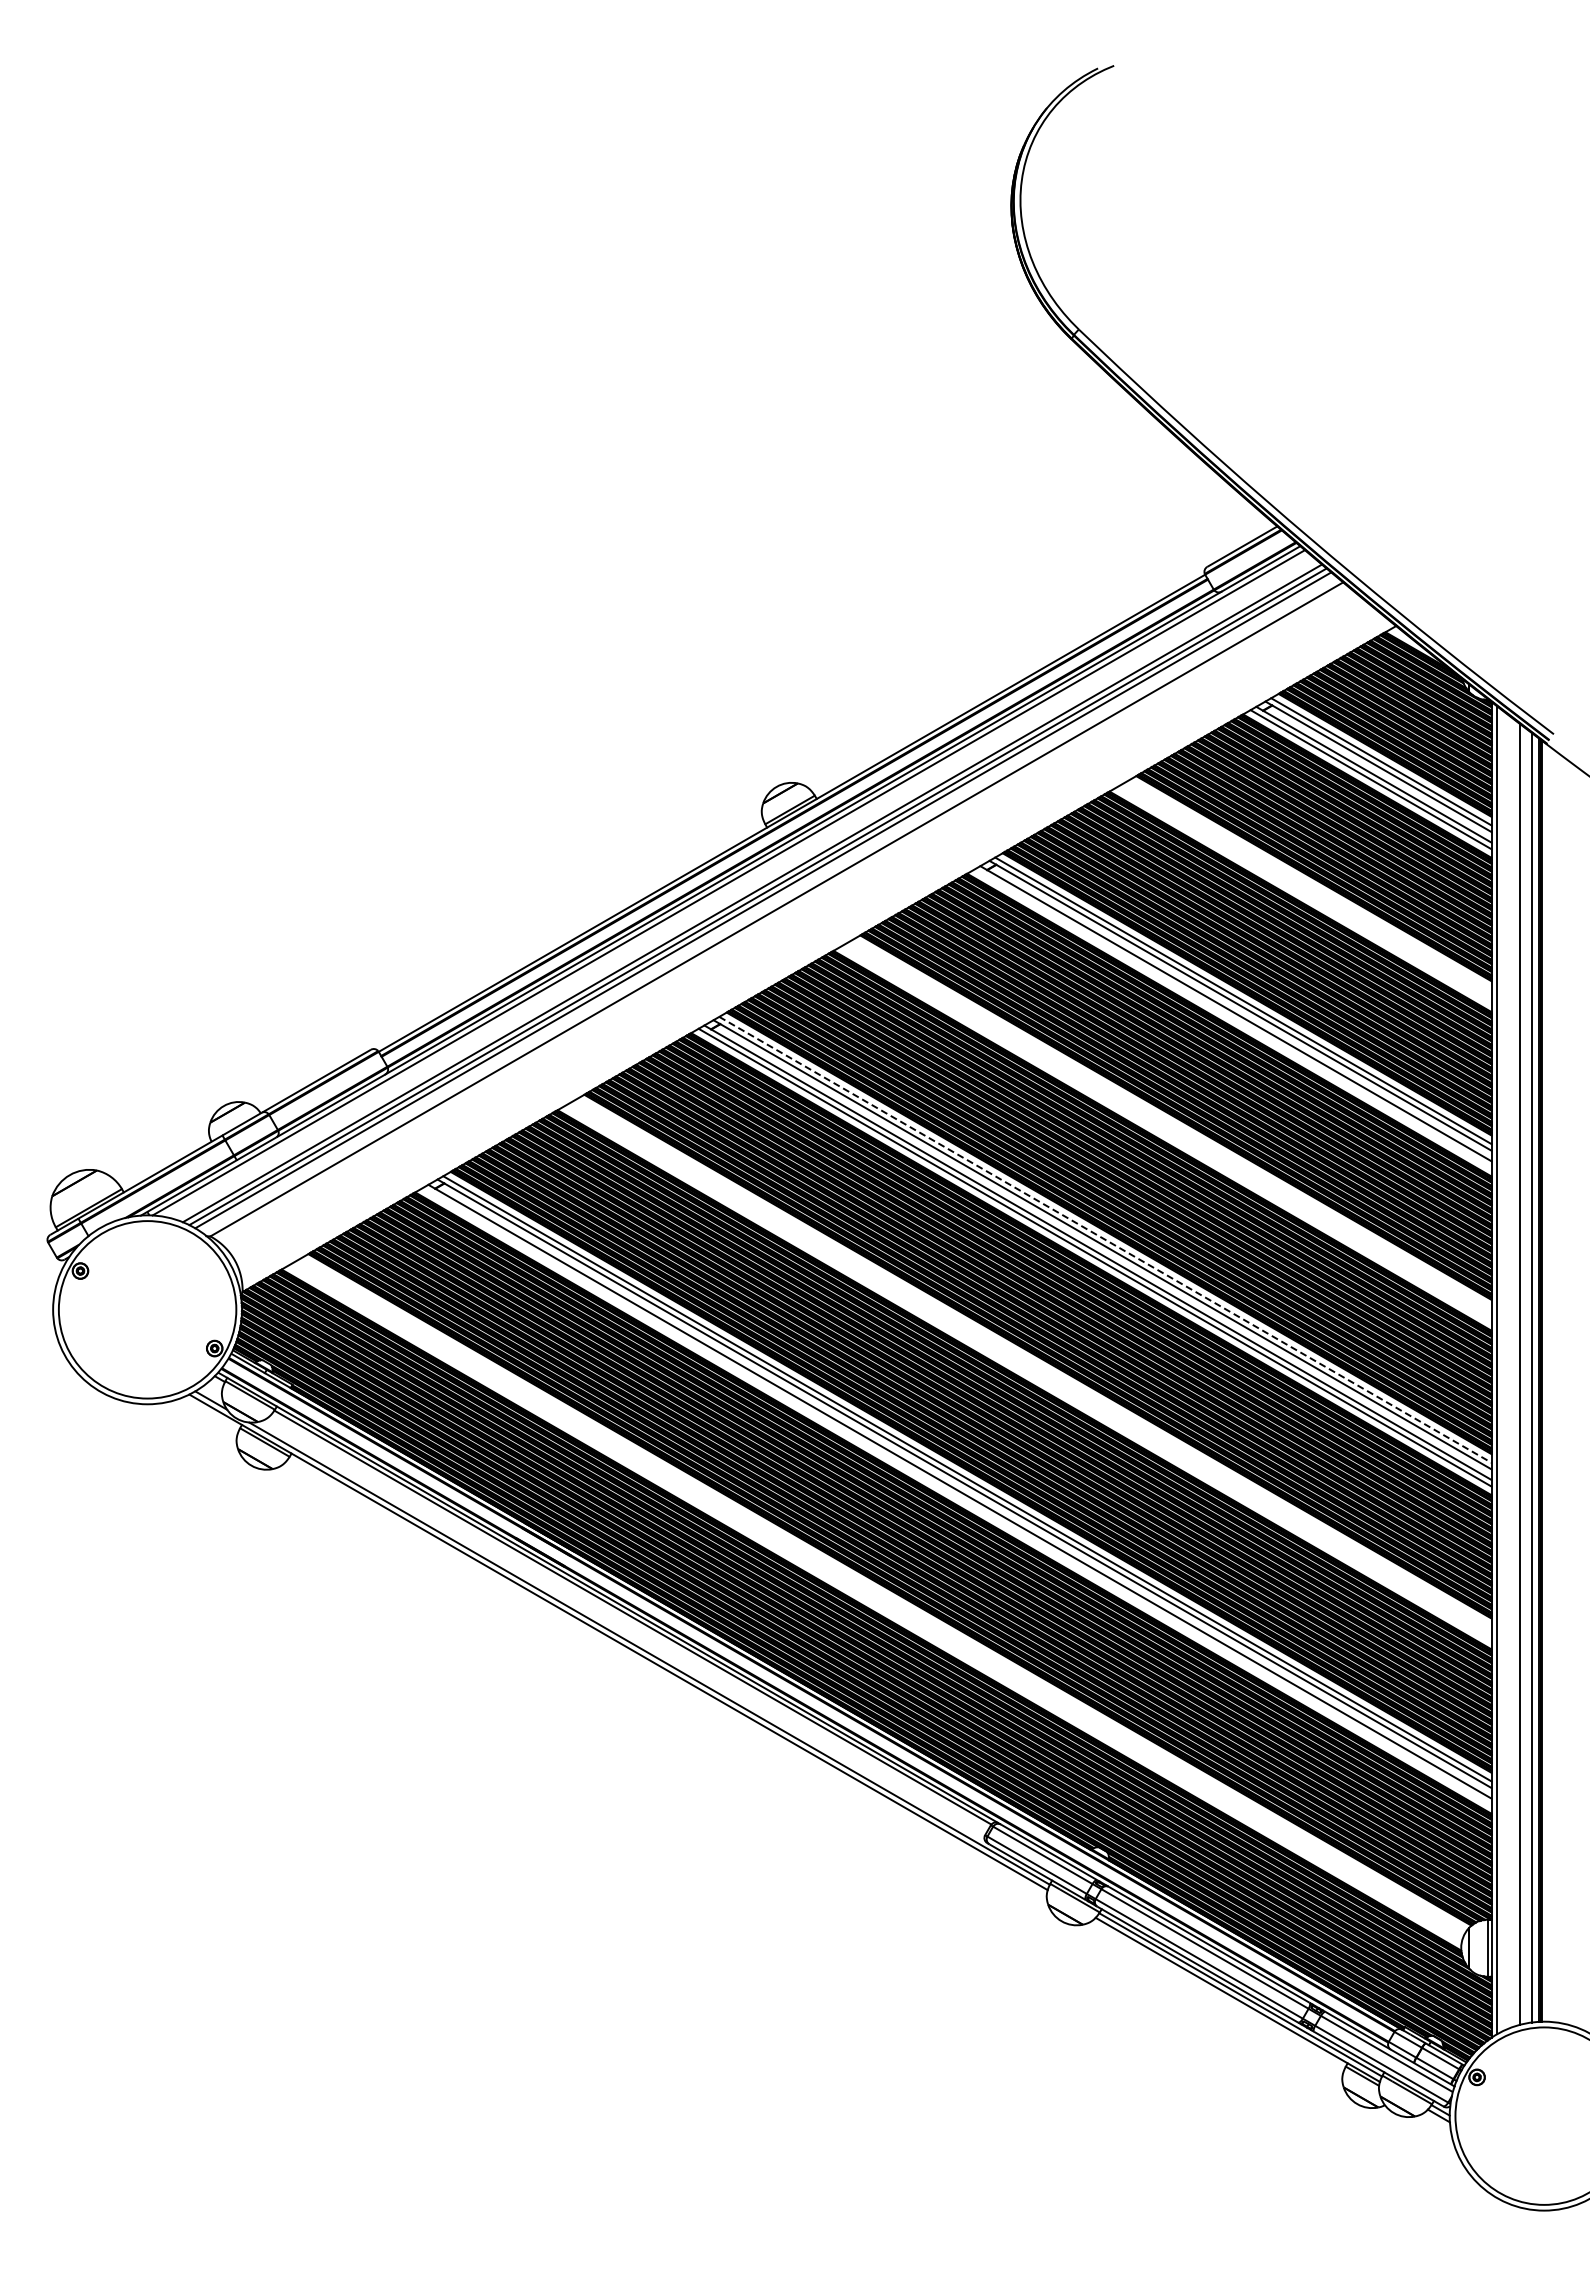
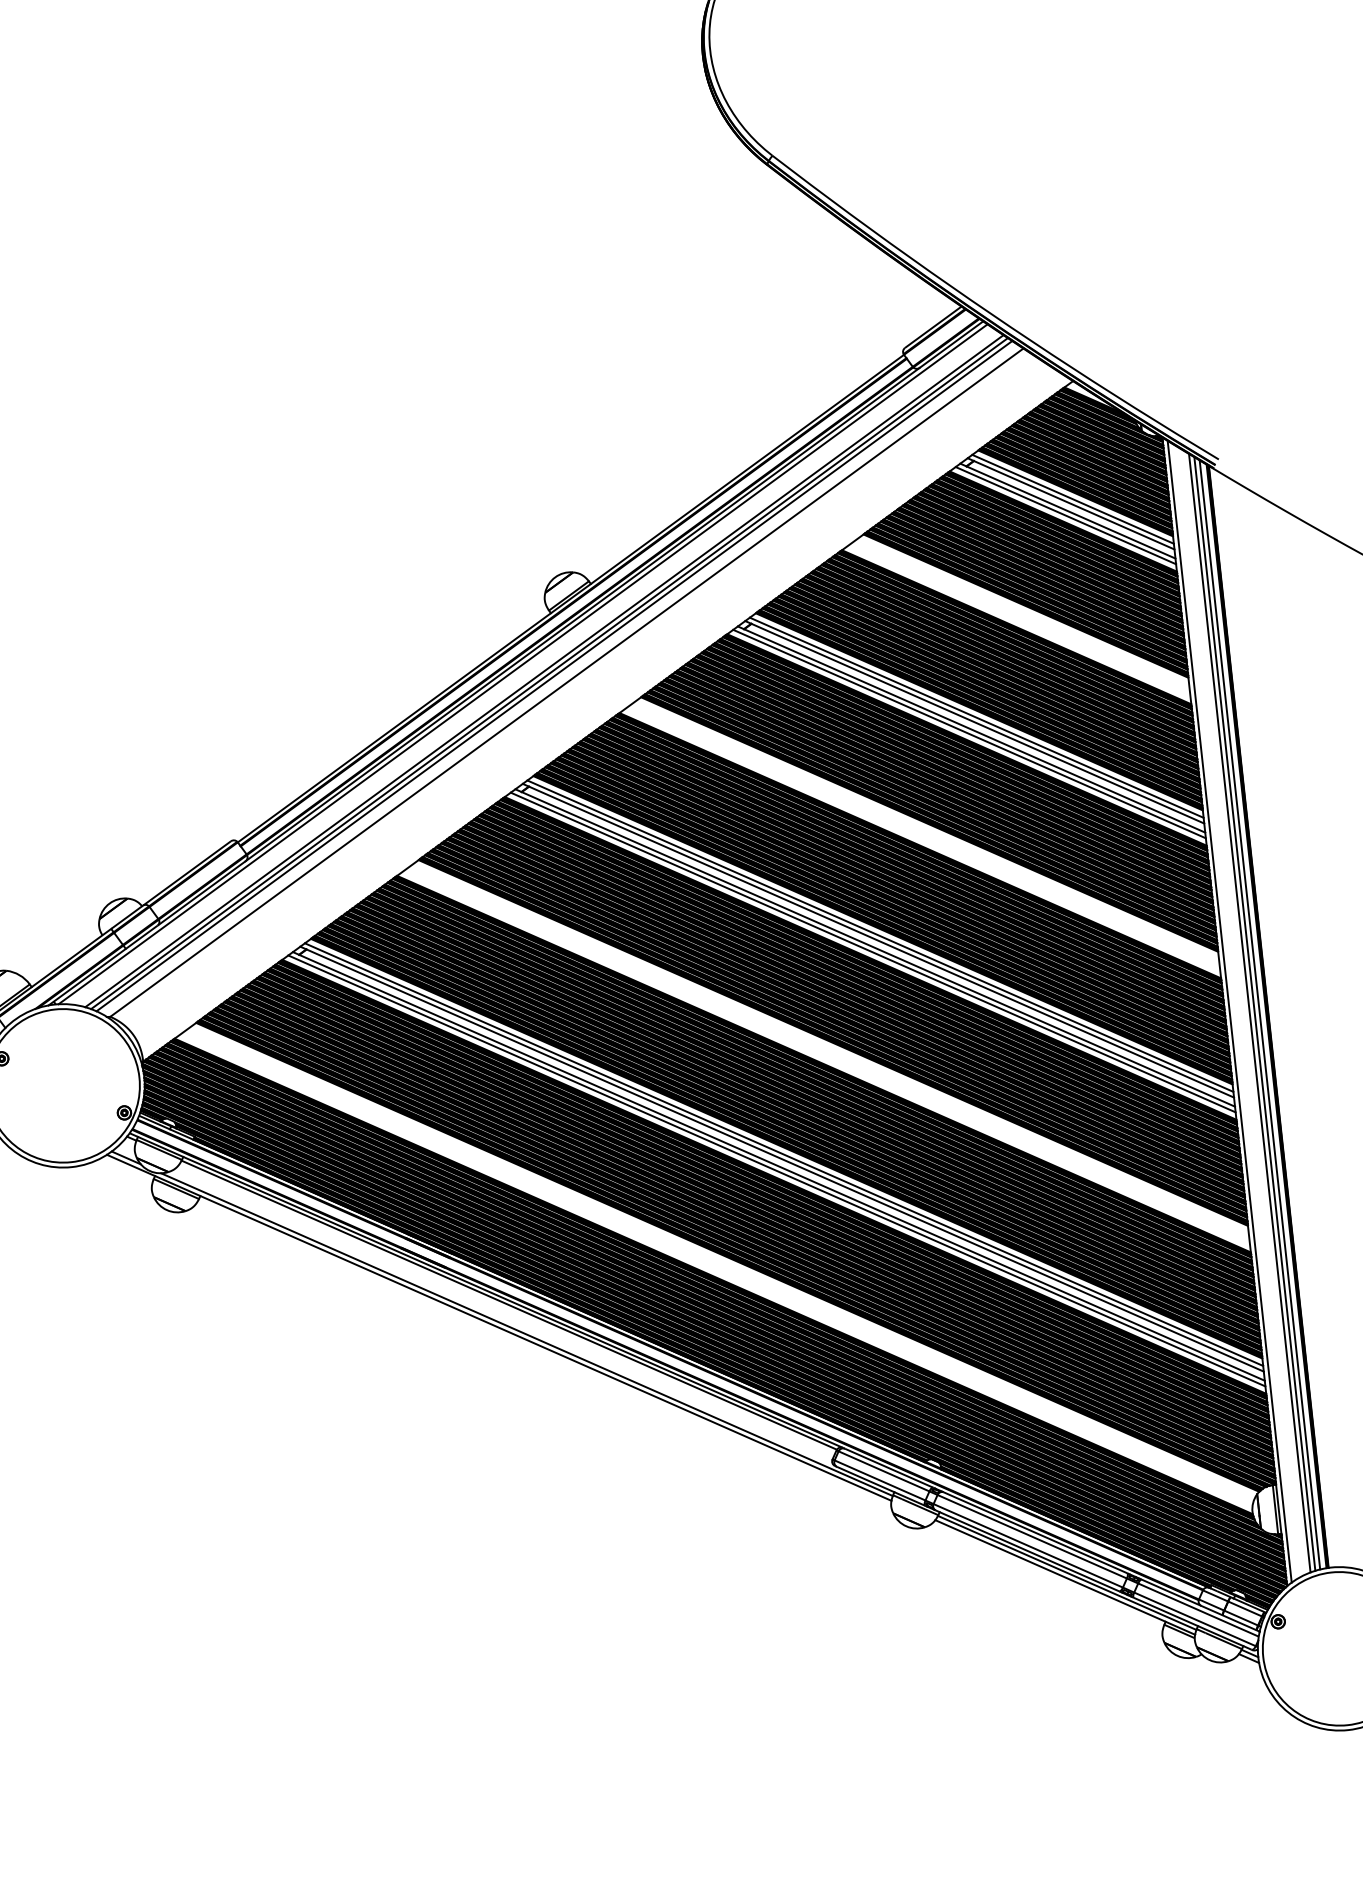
line: (1232, 1018) -> (968, 733), added
line: (1105, 1239) -> (880, 935), dashed -> solid
line: (1526, 1375) -> (1255, 1013), added
line: (956, 1496) -> (776, 1170), added

